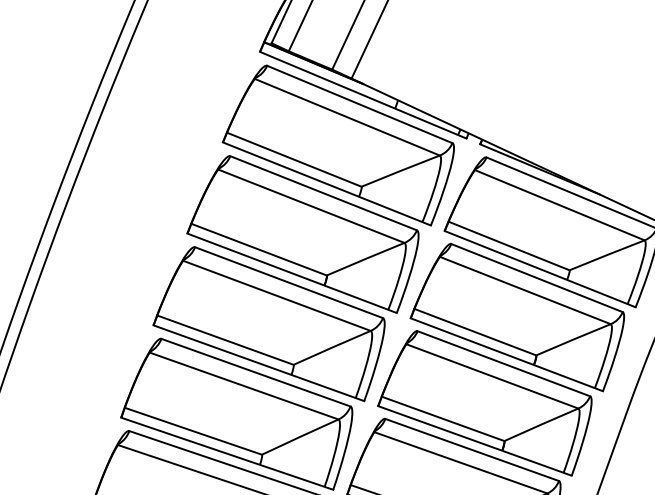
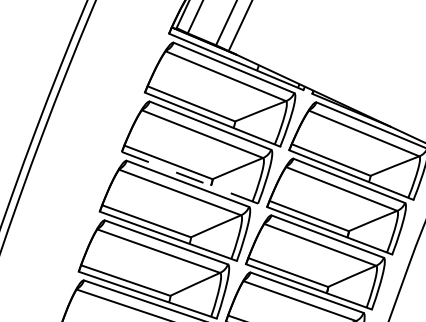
line: (291, 272) -> (189, 177), solid -> dashed

